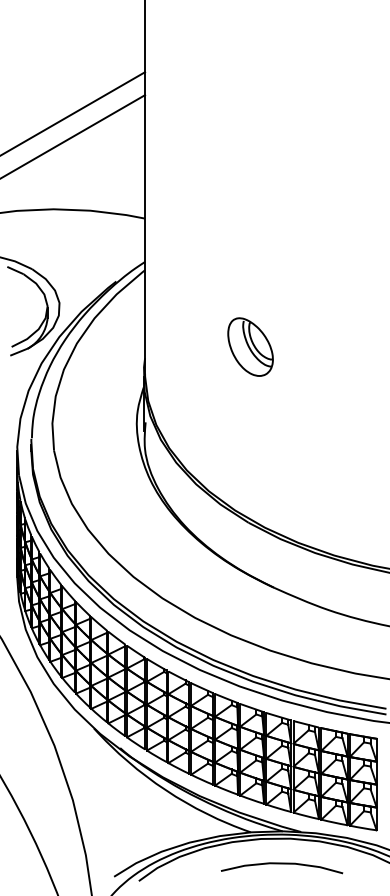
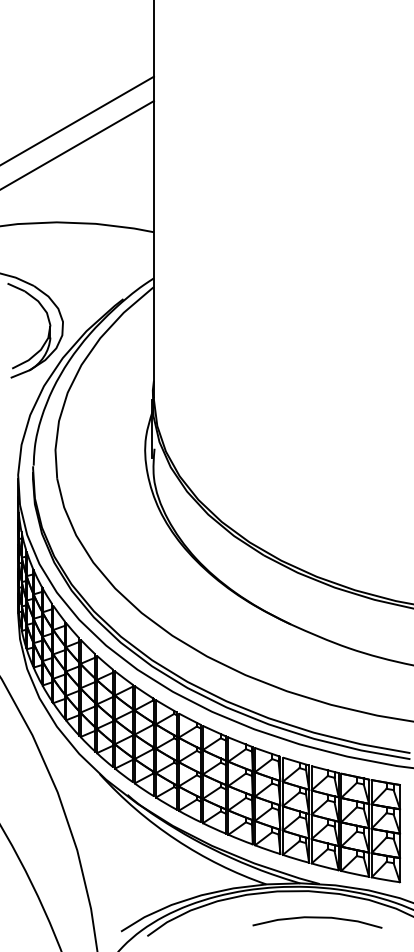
part: (250, 346) -> (265, 368), removed
curve: (282, 864) -> (317, 918), moved

